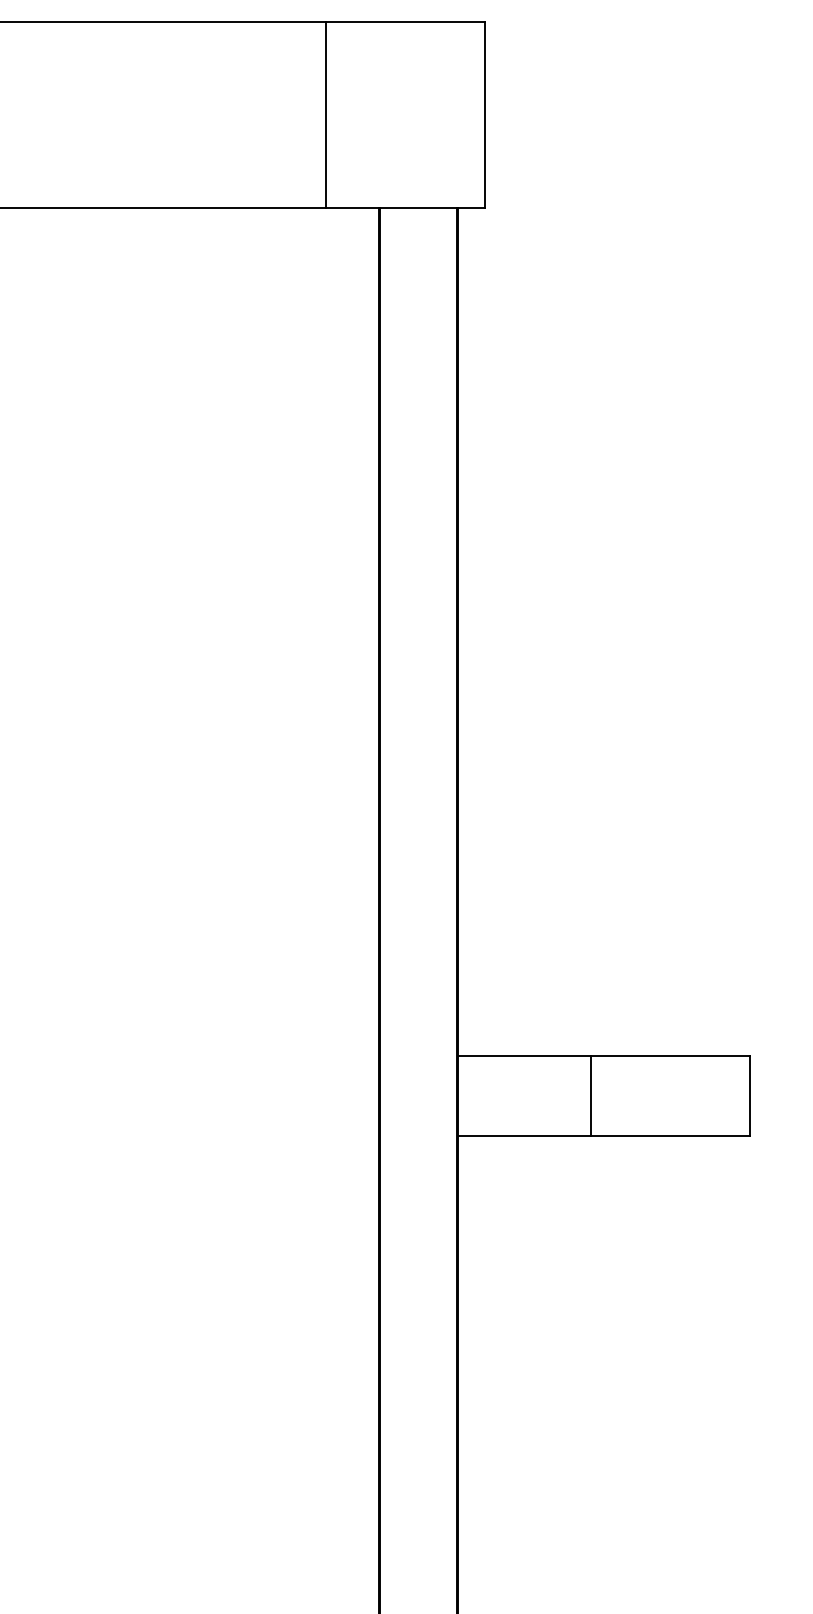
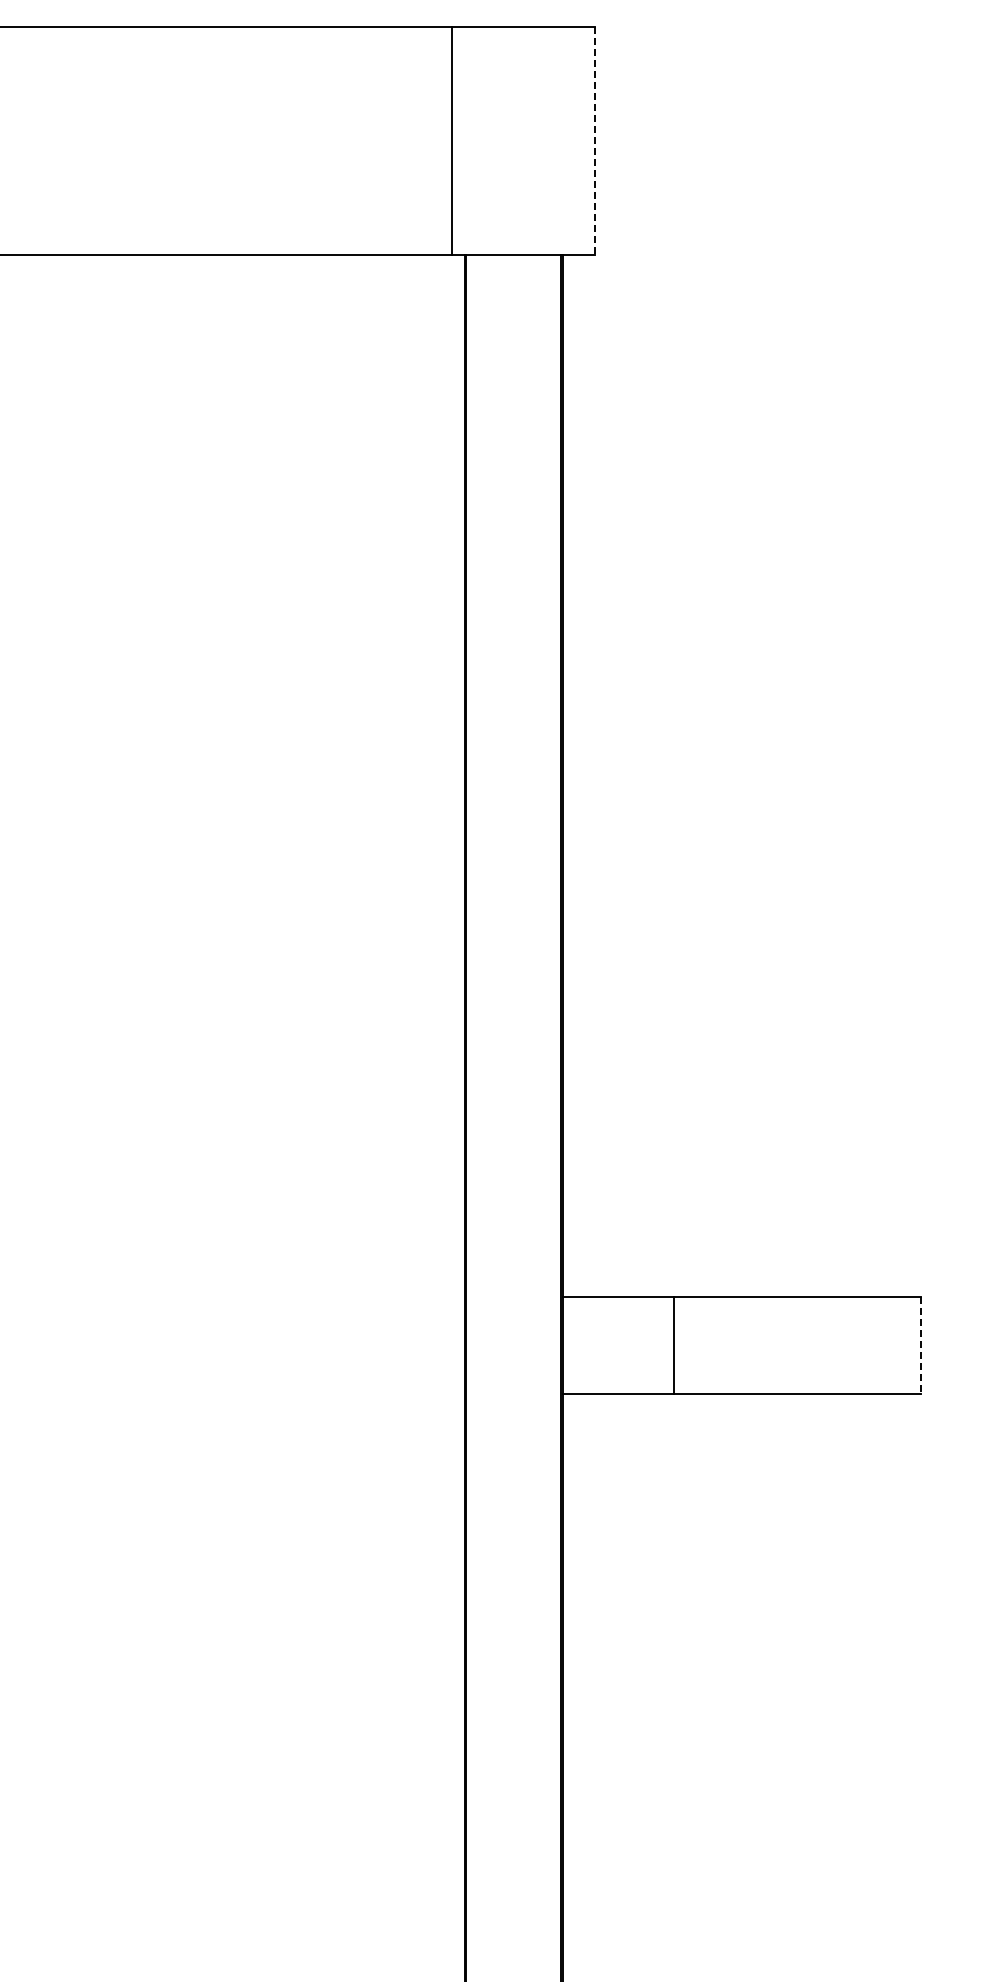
line: (325, 114) -> (451, 140), moved
line: (485, 114) -> (595, 140), solid -> dashed
line: (590, 1095) -> (674, 1345), moved
line: (749, 1095) -> (920, 1345), solid -> dashed

